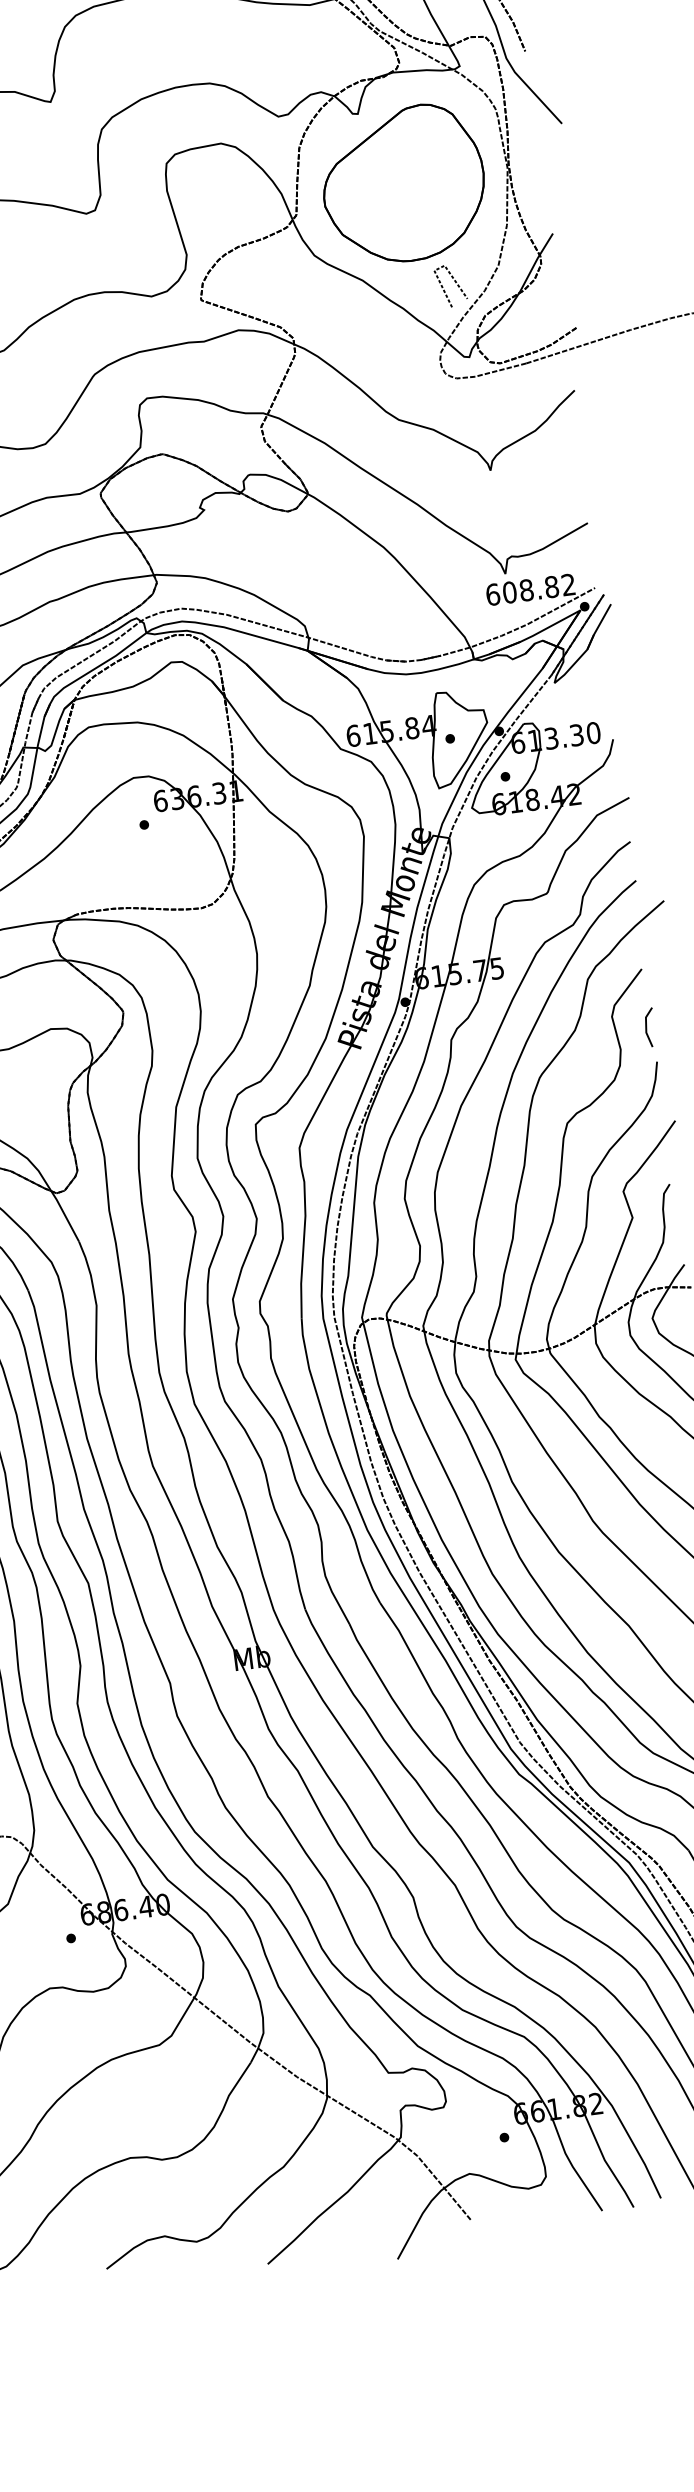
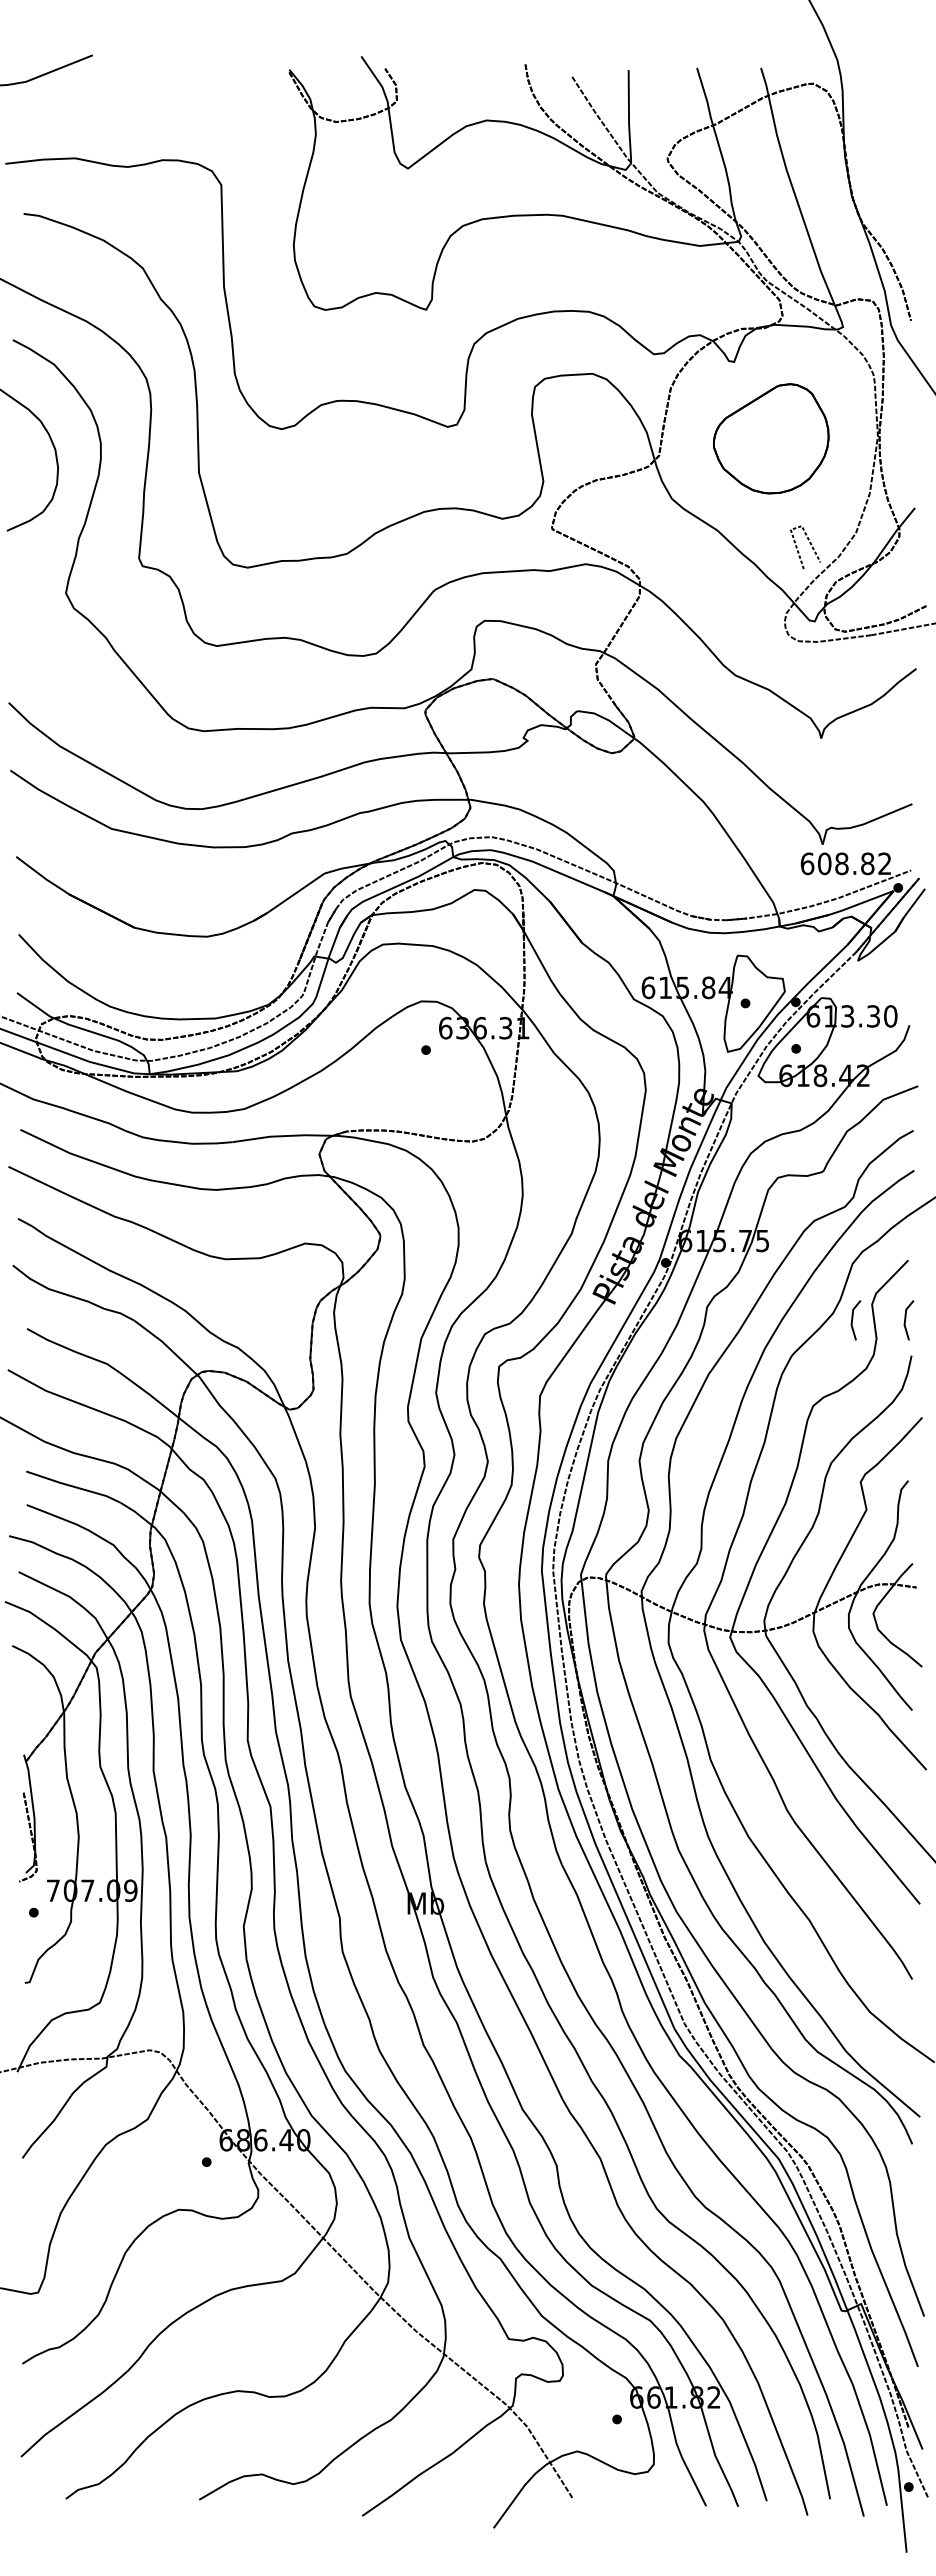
part: (403, 184) -> (771, 438), size x0.7
line: (595, 1033) -> (853, 1319), added

